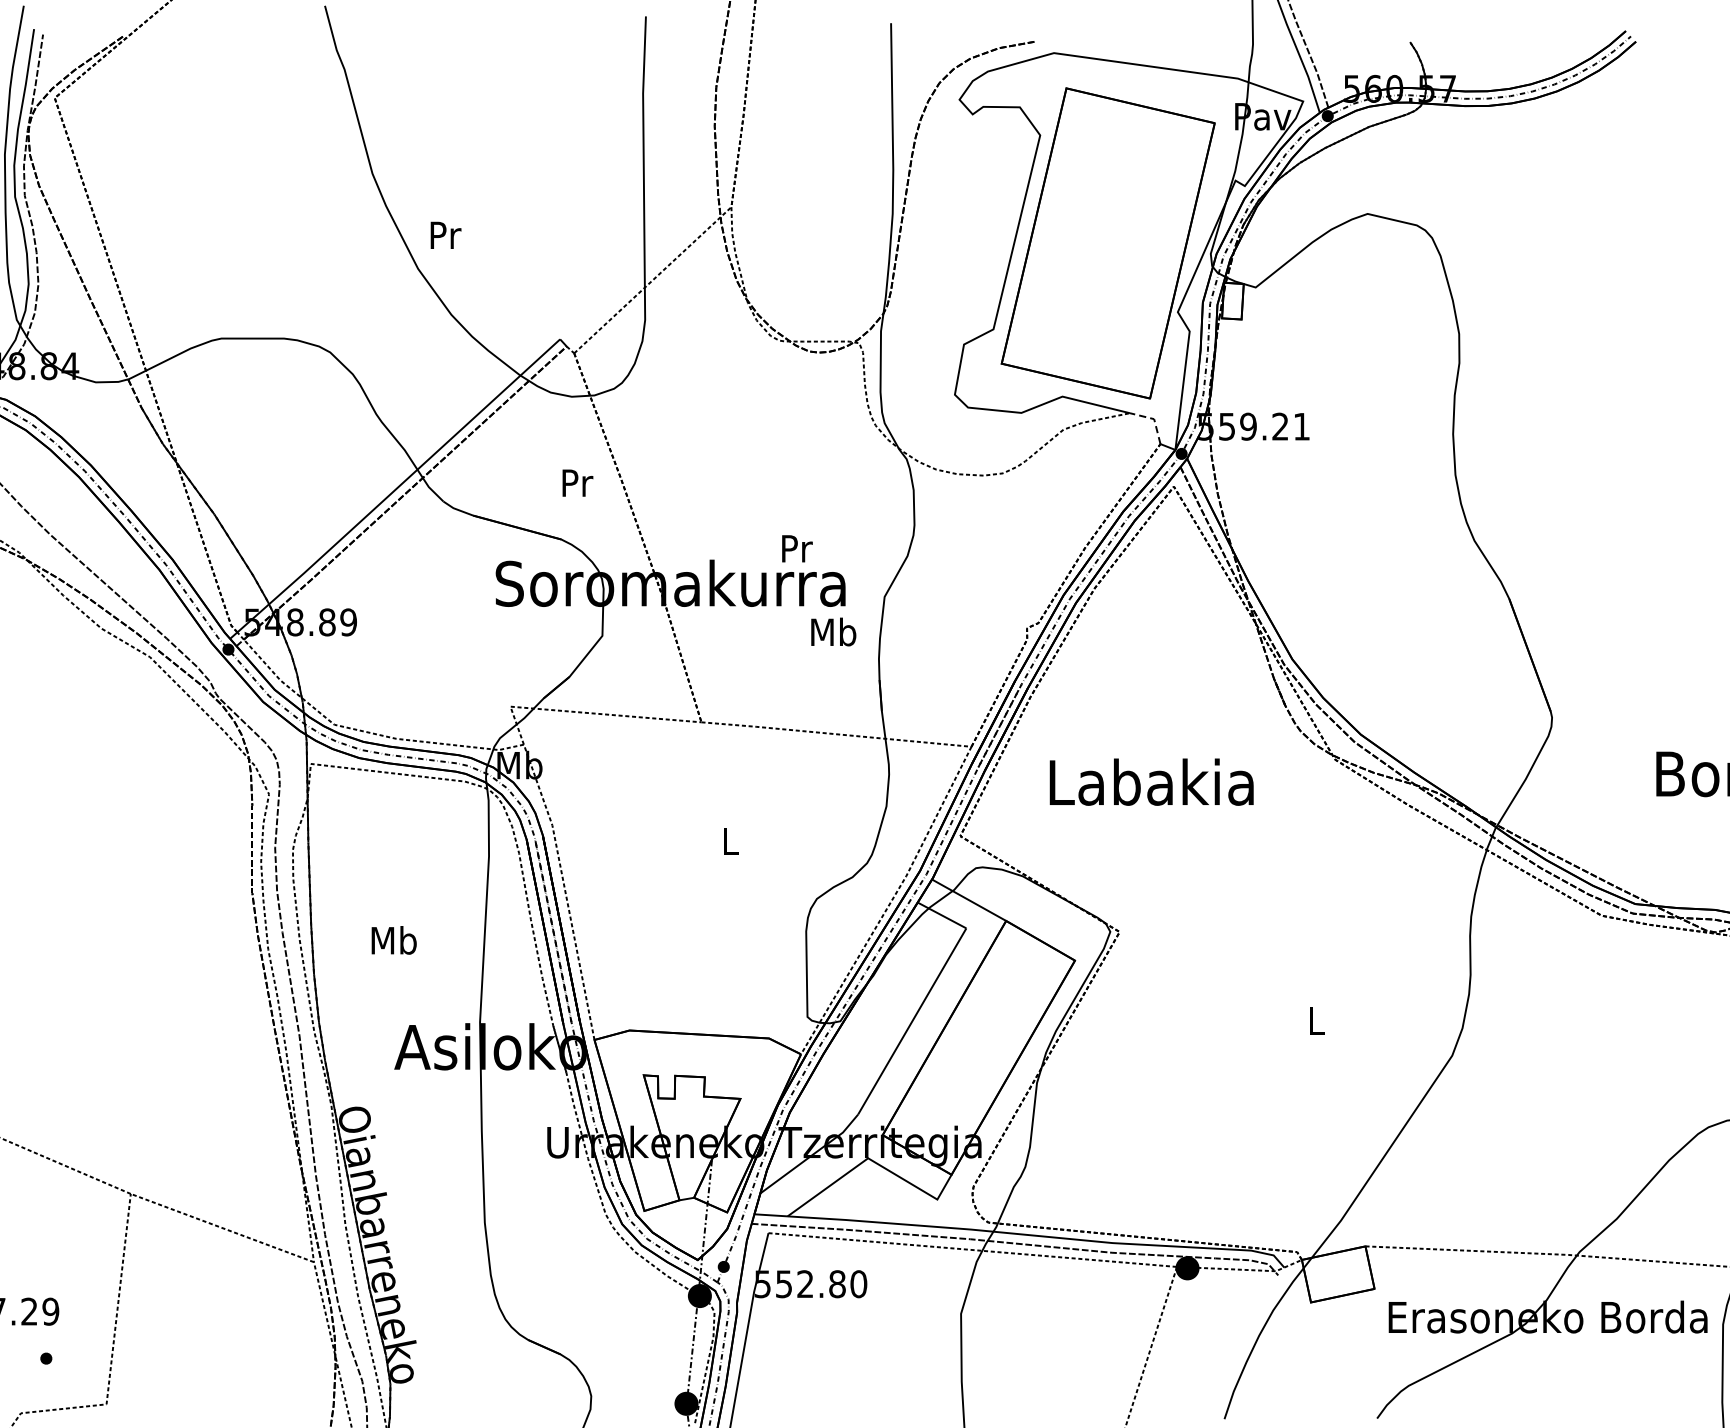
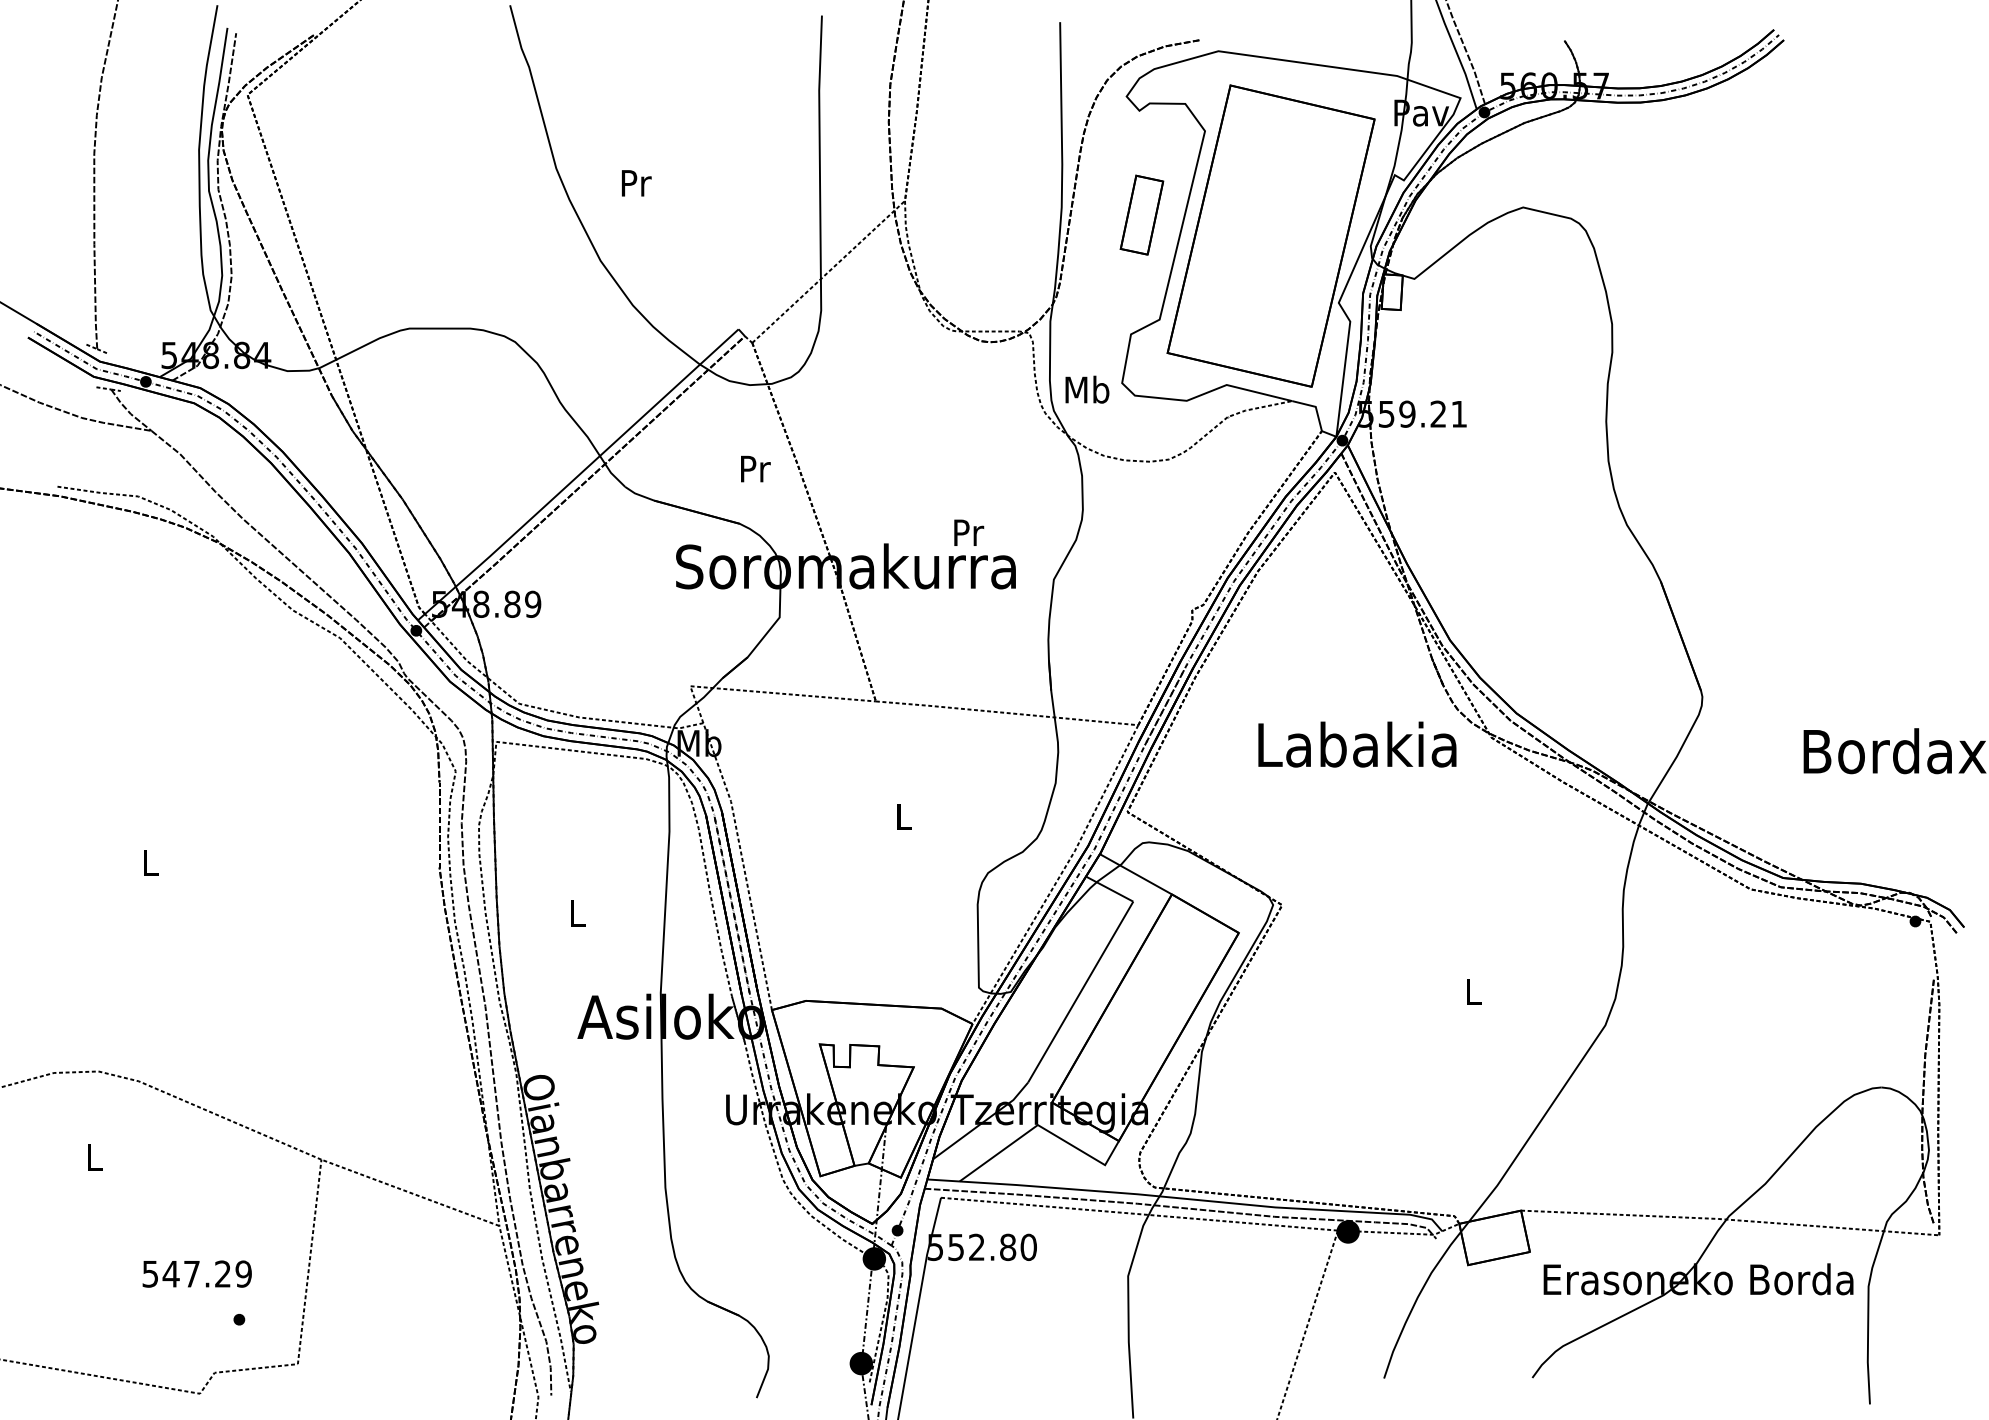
part: (974, 221) -> (1141, 214), added
text: (445, 235) -> (636, 183), moved
line: (1153, 418) -> (1315, 406), dashed -> solid
text: (833, 631) -> (1087, 389), moved
text: (1151, 782) -> (1357, 744), moved
text: (394, 940) -> (577, 913), Mb -> L

